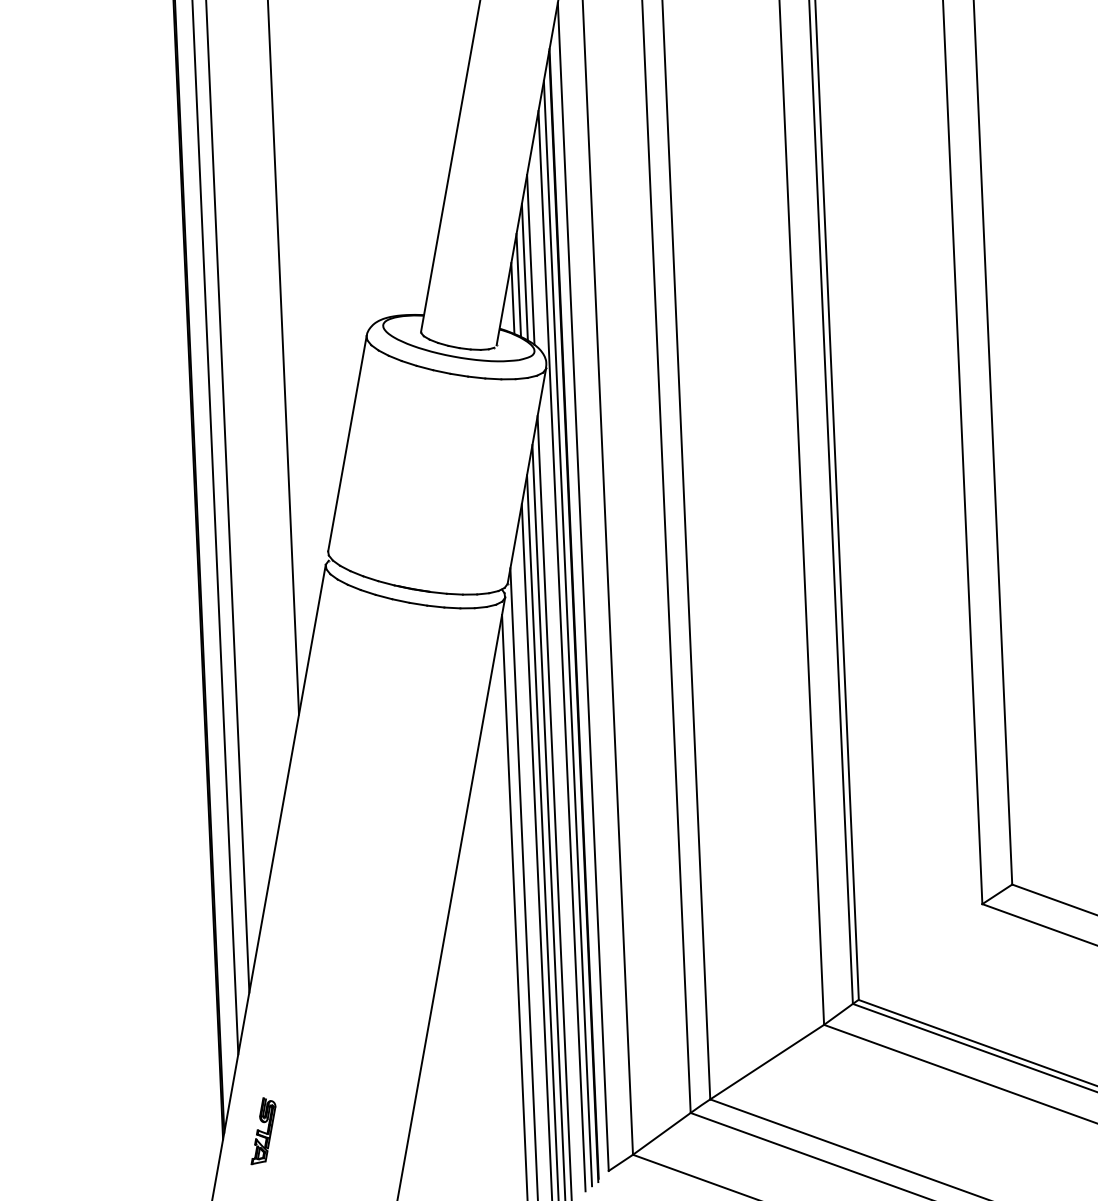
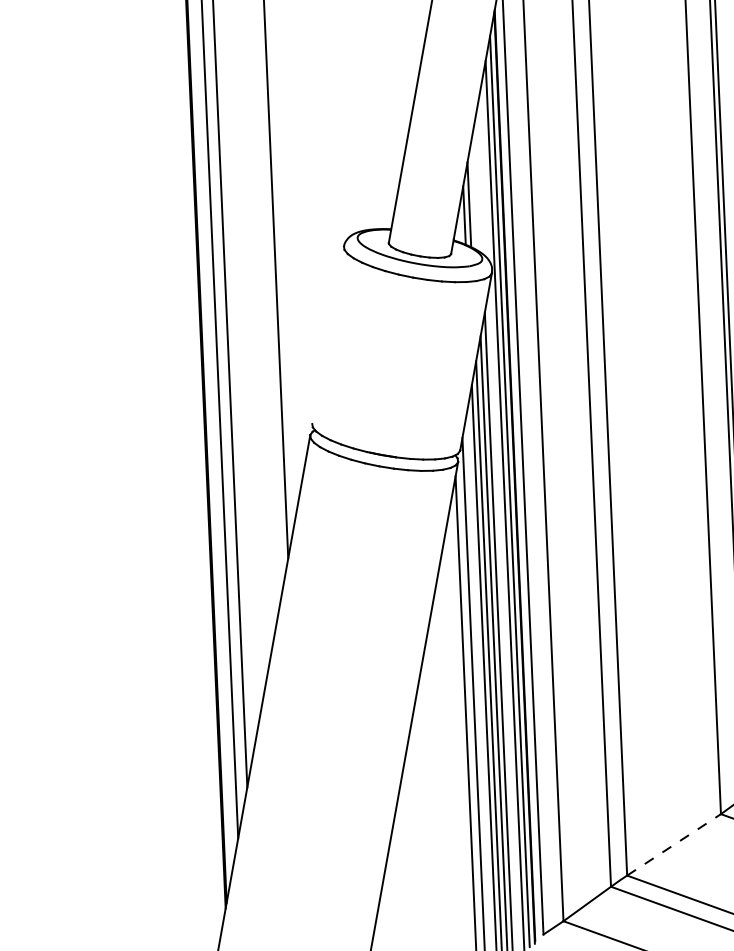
line: (530, 259) -> (479, 183), removed
line: (524, 271) -> (474, 193), removed
line: (347, 443) -> (328, 335), removed
line: (767, 1061) -> (674, 844), solid -> dashed
part: (263, 1131) -> (258, 902), removed

